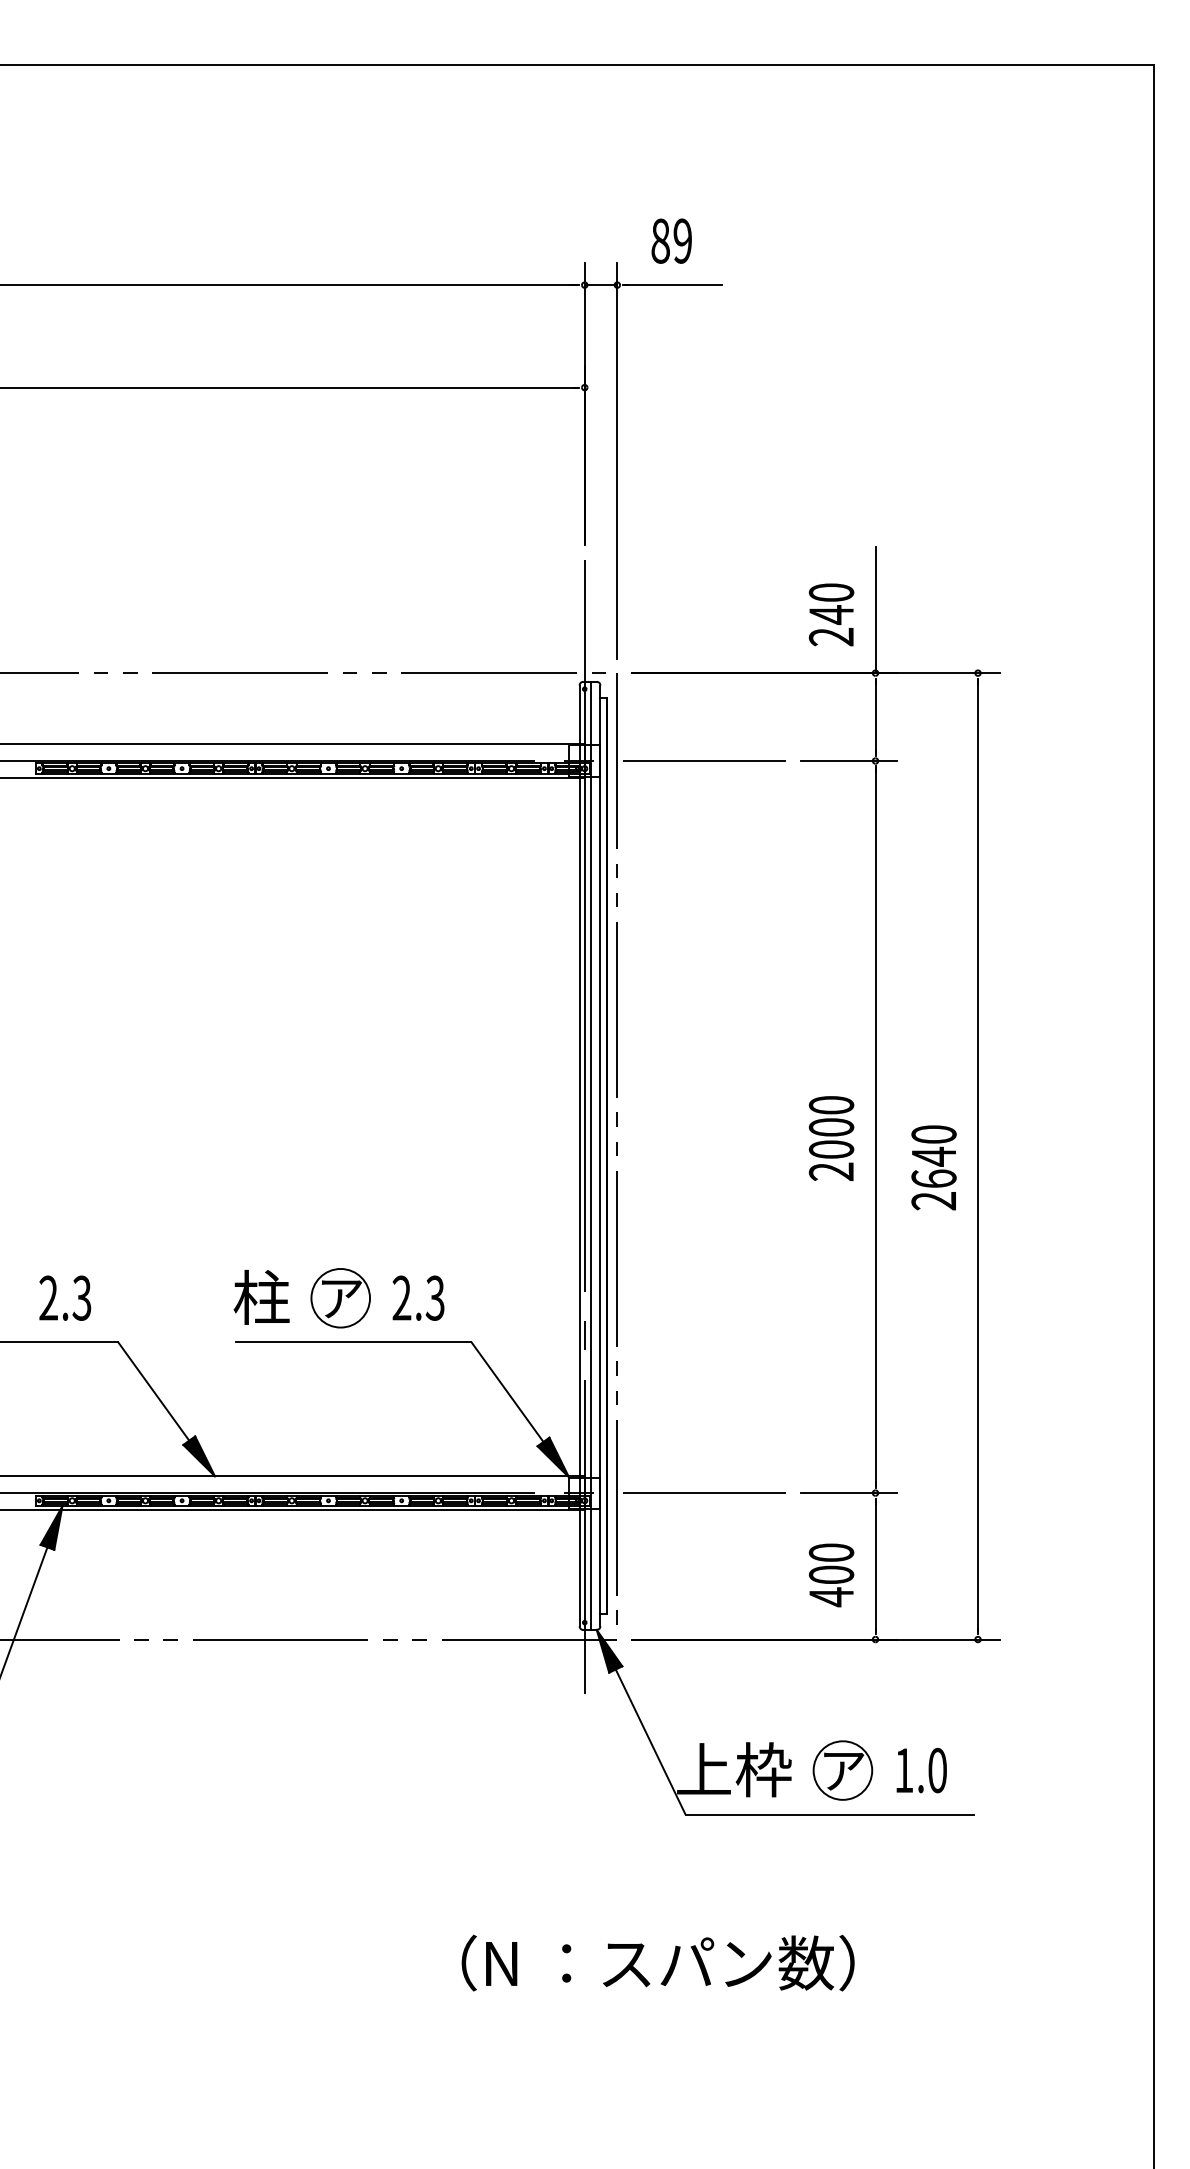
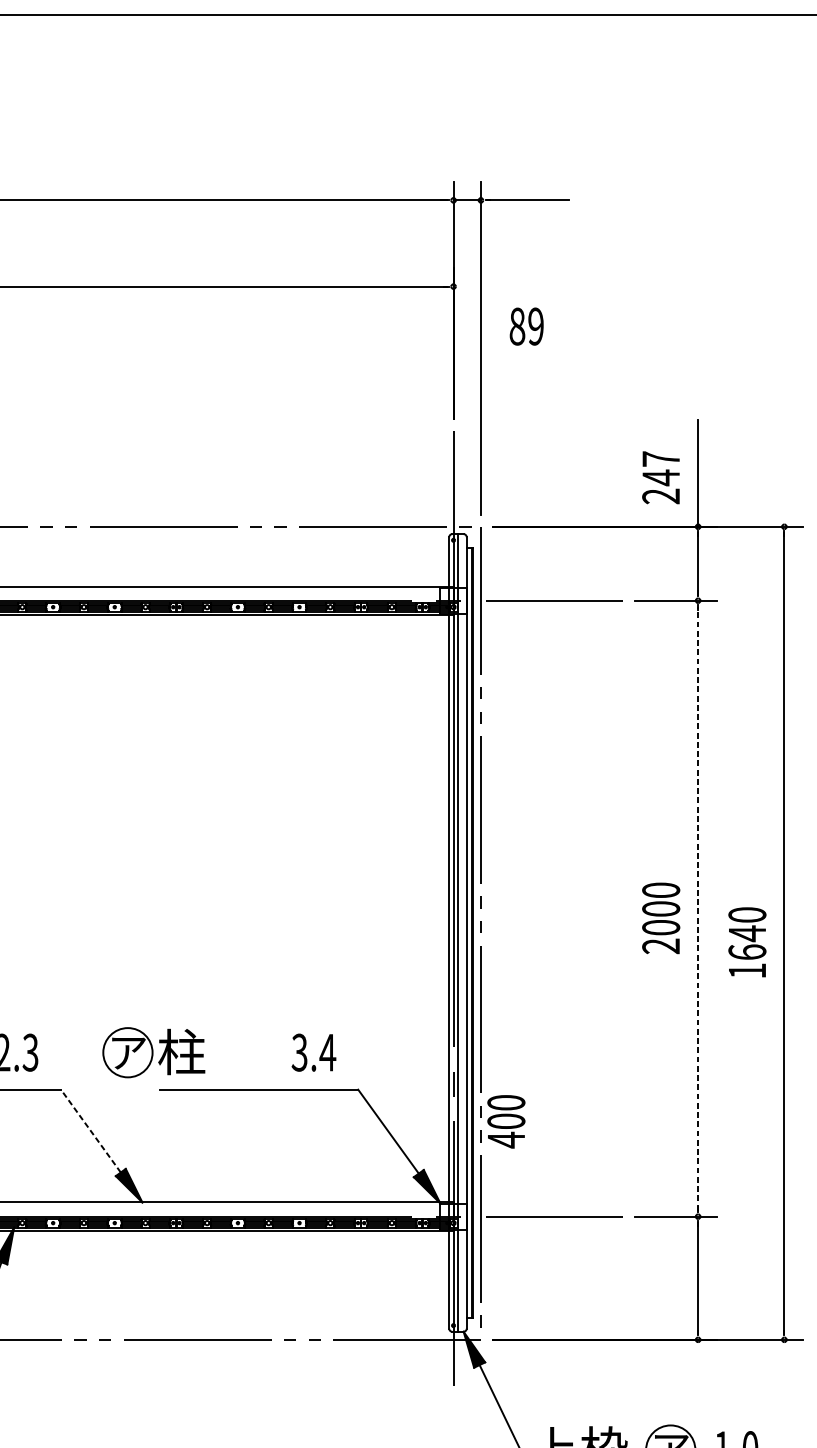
text: (671, 240) -> (526, 326), moved
text: (831, 592) -> (661, 458), 240 -> 247
line: (875, 1127) -> (698, 909), solid -> dashed
text: (933, 1201) -> (746, 971), 2640 -> 1640
text: (418, 1297) -> (313, 1052), 2.3 -> 3.4
part: (340, 1298) -> (127, 1052), moved
line: (153, 1391) -> (90, 1131), solid -> dashed
text: (831, 1575) -> (506, 1121), moved

